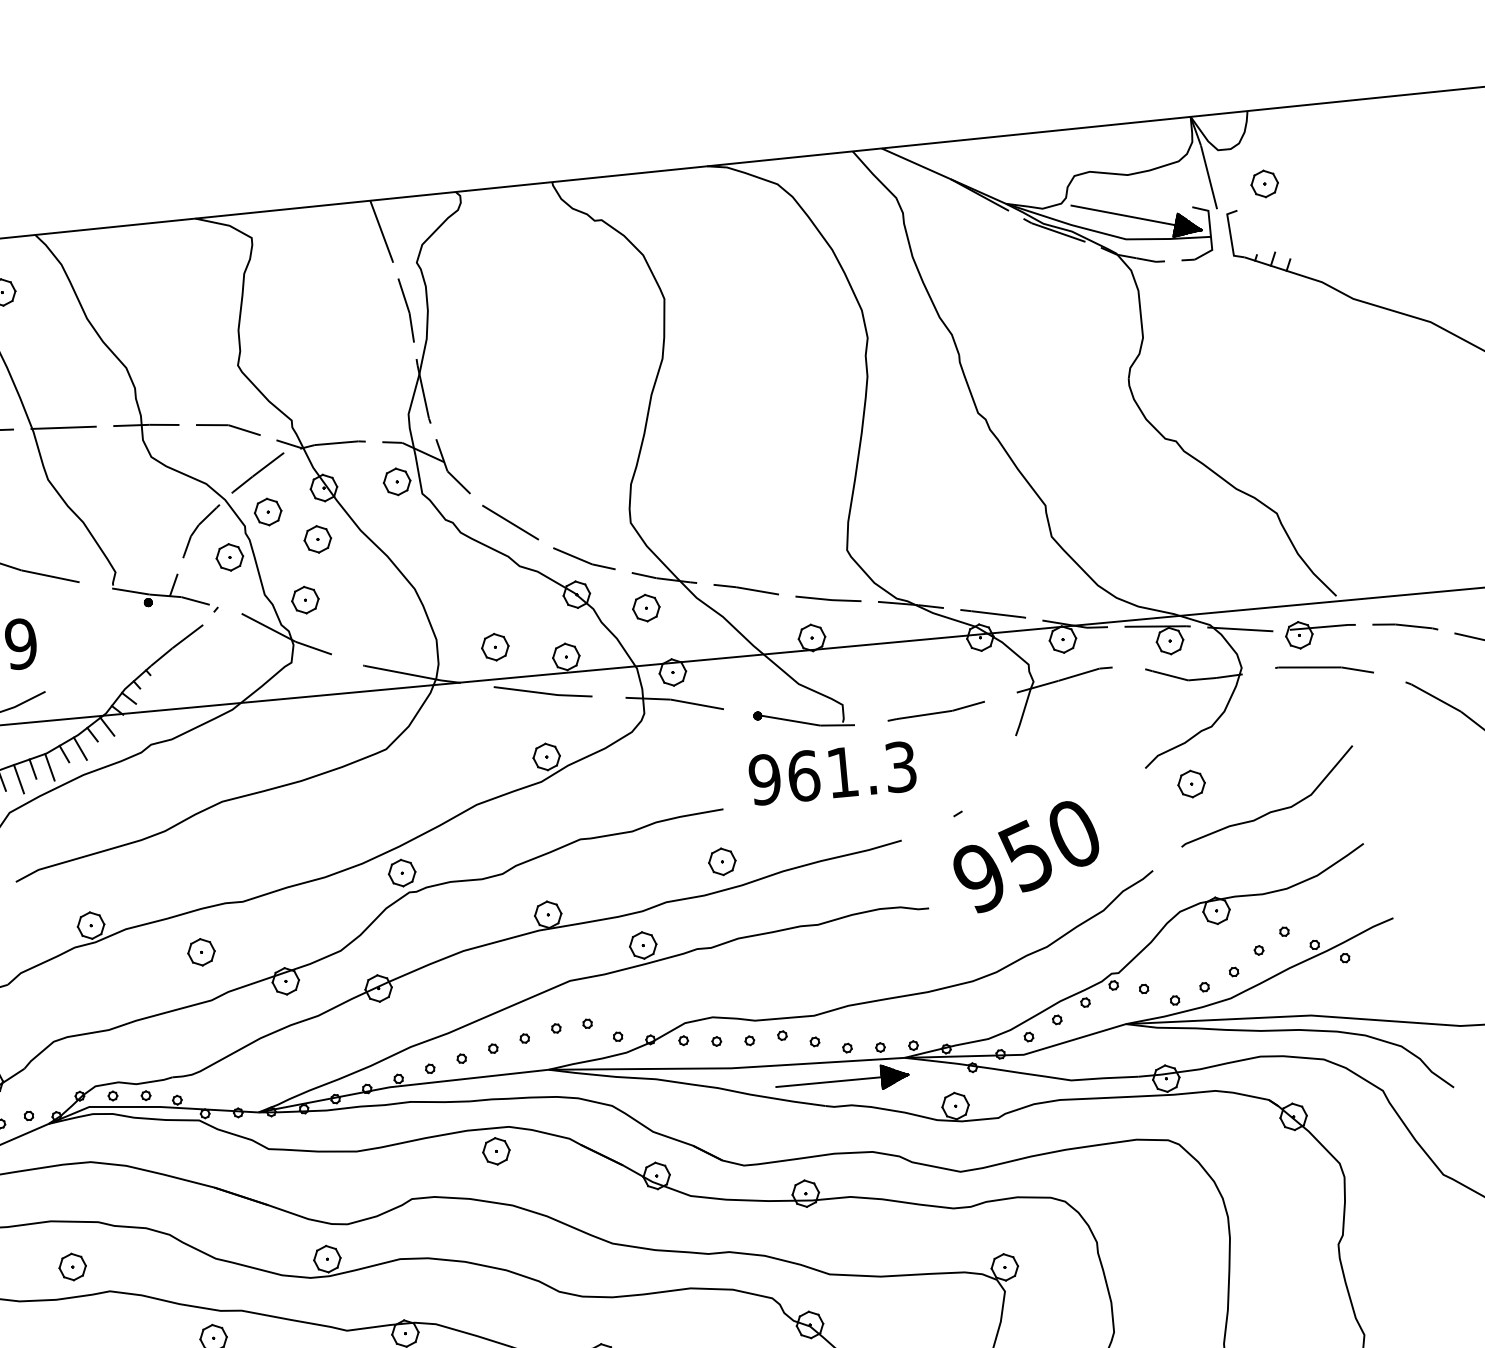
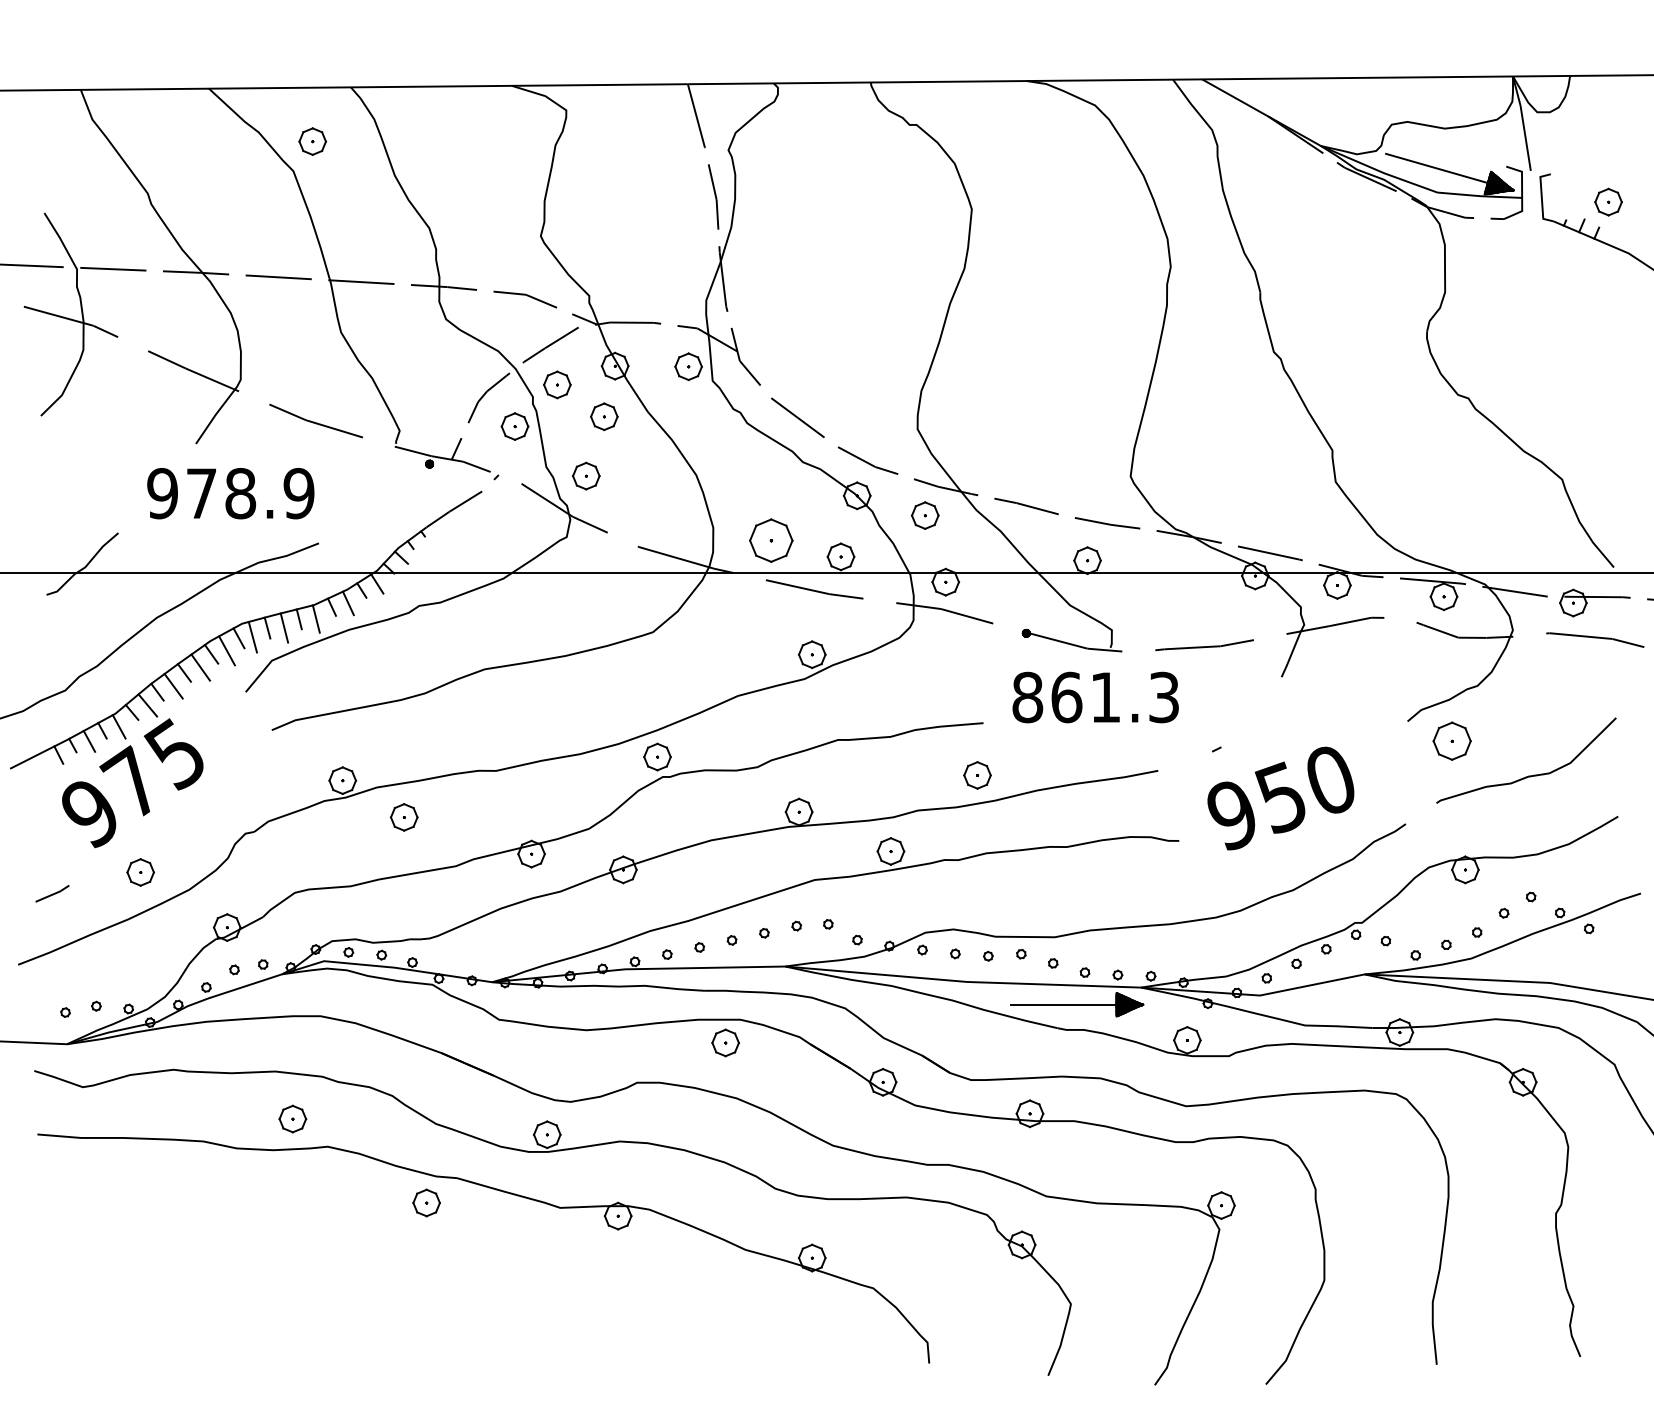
part: (1264, 183) -> (1608, 201), moved
part: (494, 647) -> (770, 540), size x1.6
text: (764, 779) -> (1027, 697), 961.3 -> 861.3
part: (1191, 784) -> (1452, 741), size x1.4
part: (200, 952) -> (403, 817), moved

